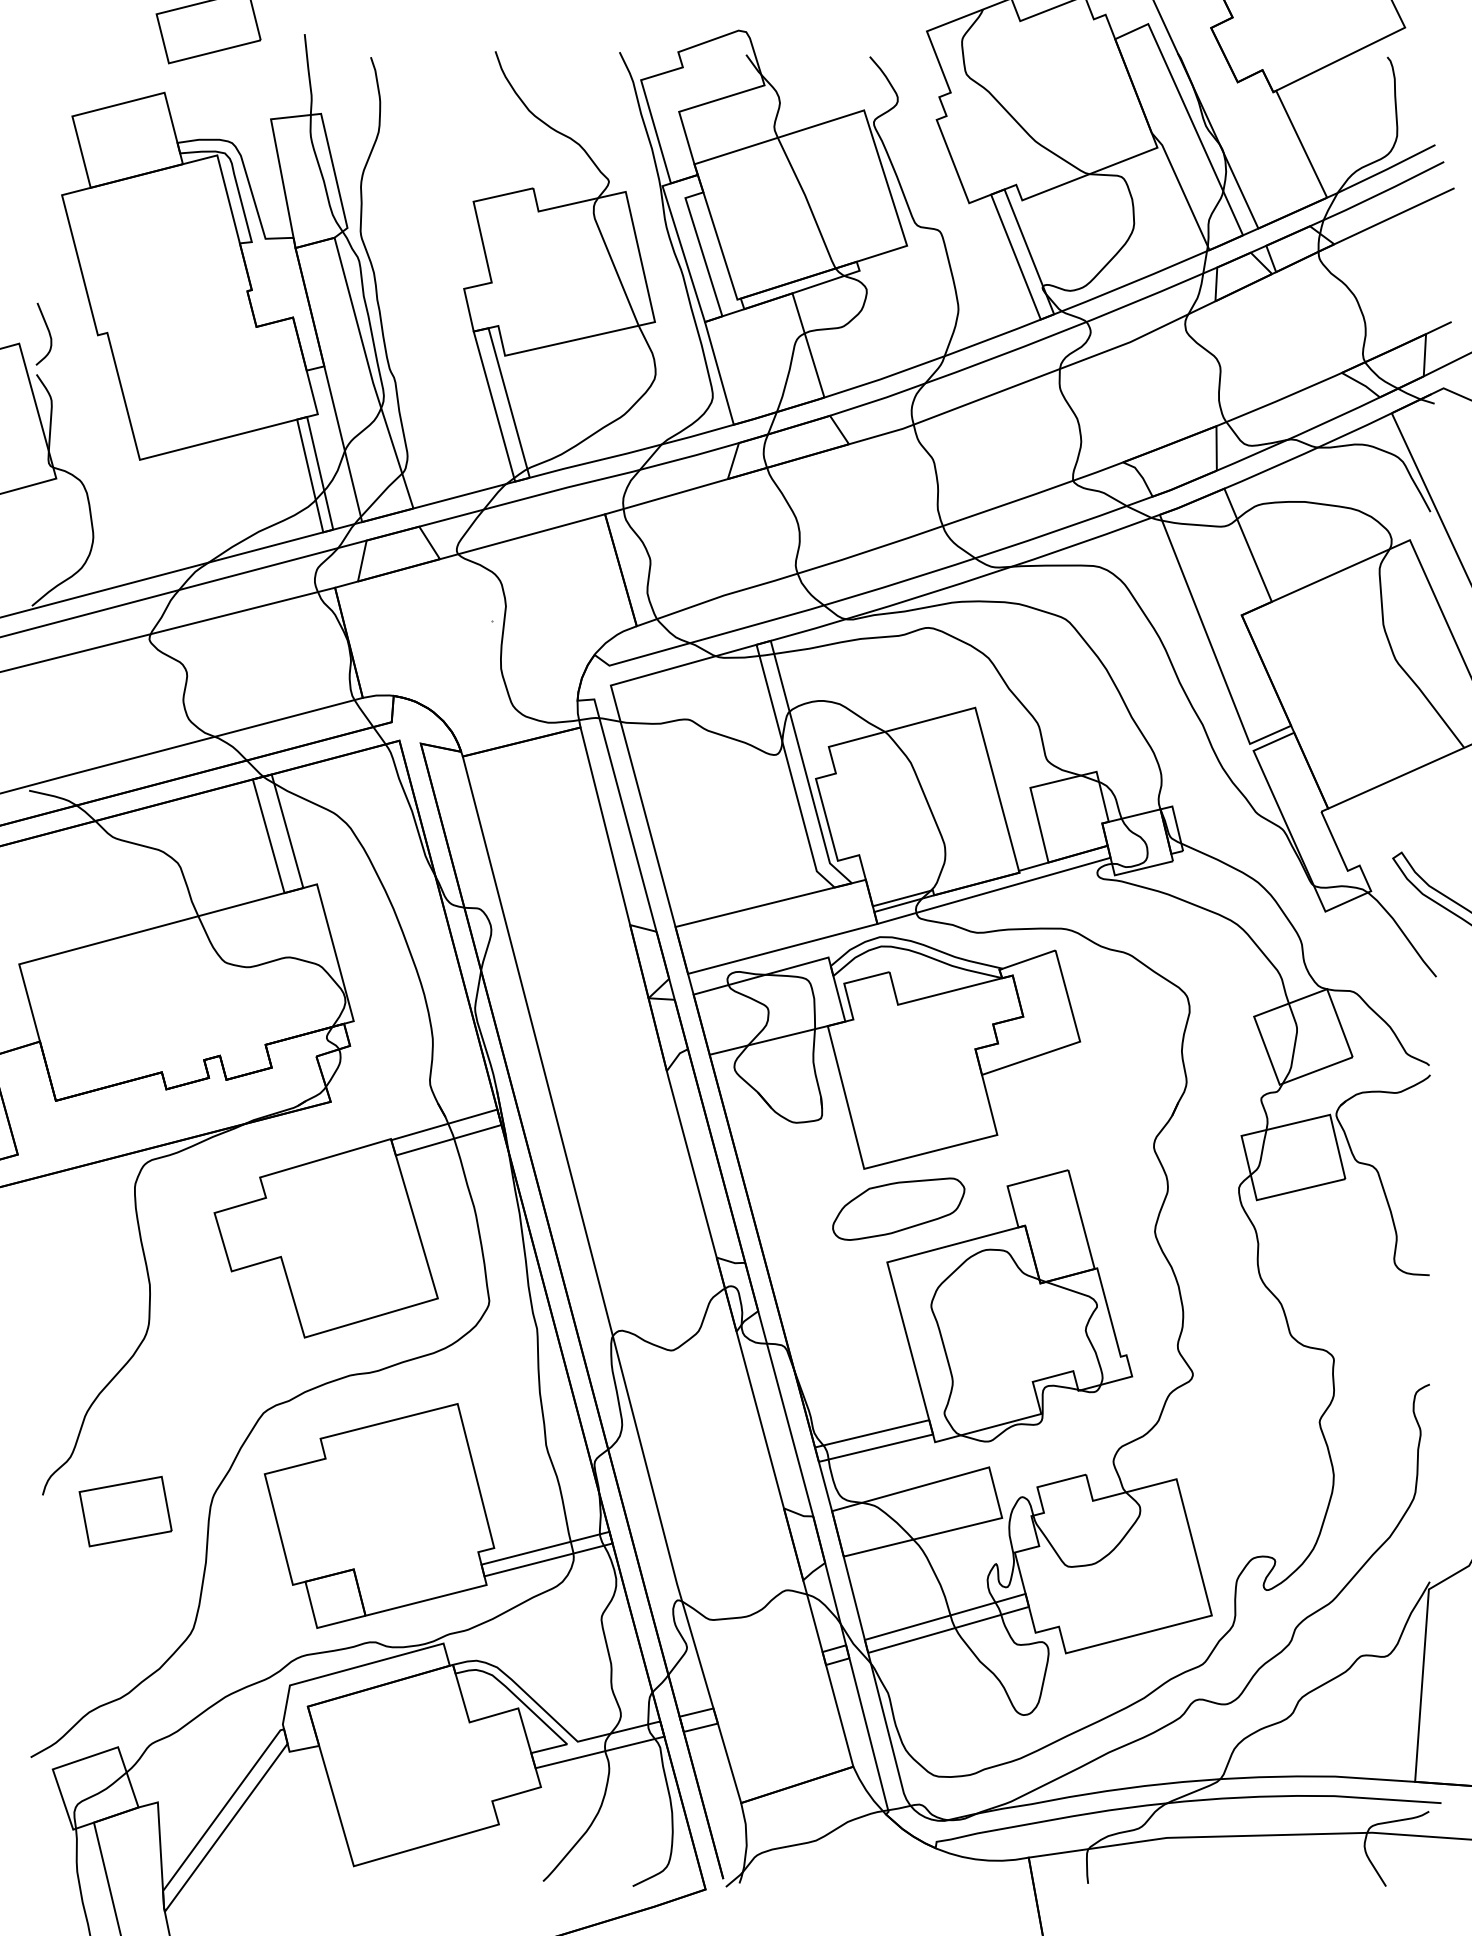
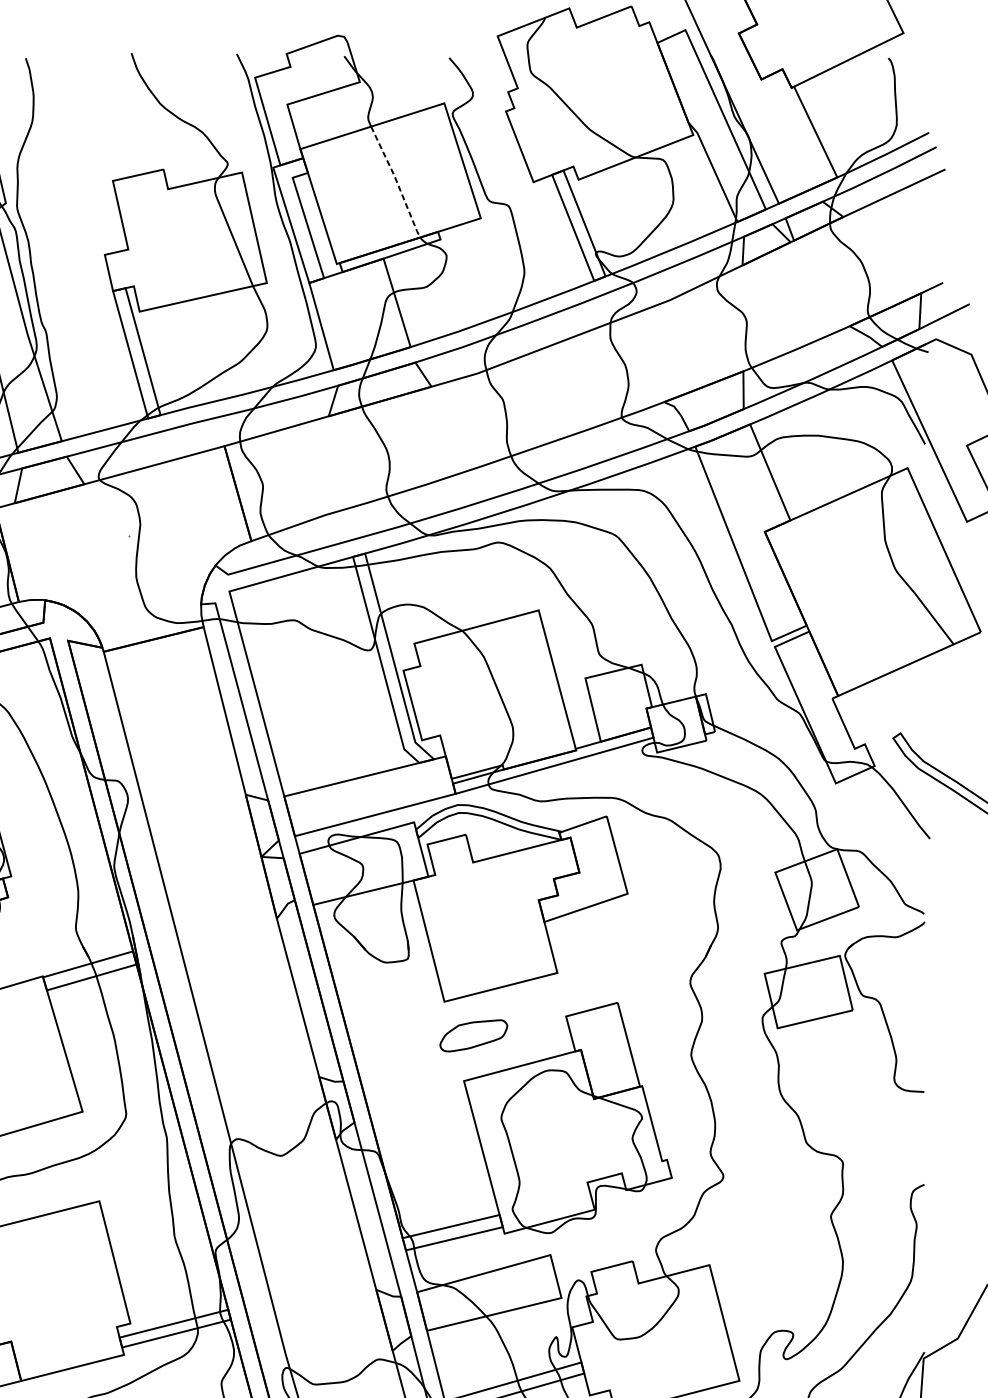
line: (808, 202) -> (397, 181), solid -> dashed
part: (898, 1208) -> (473, 1035), size x0.6

